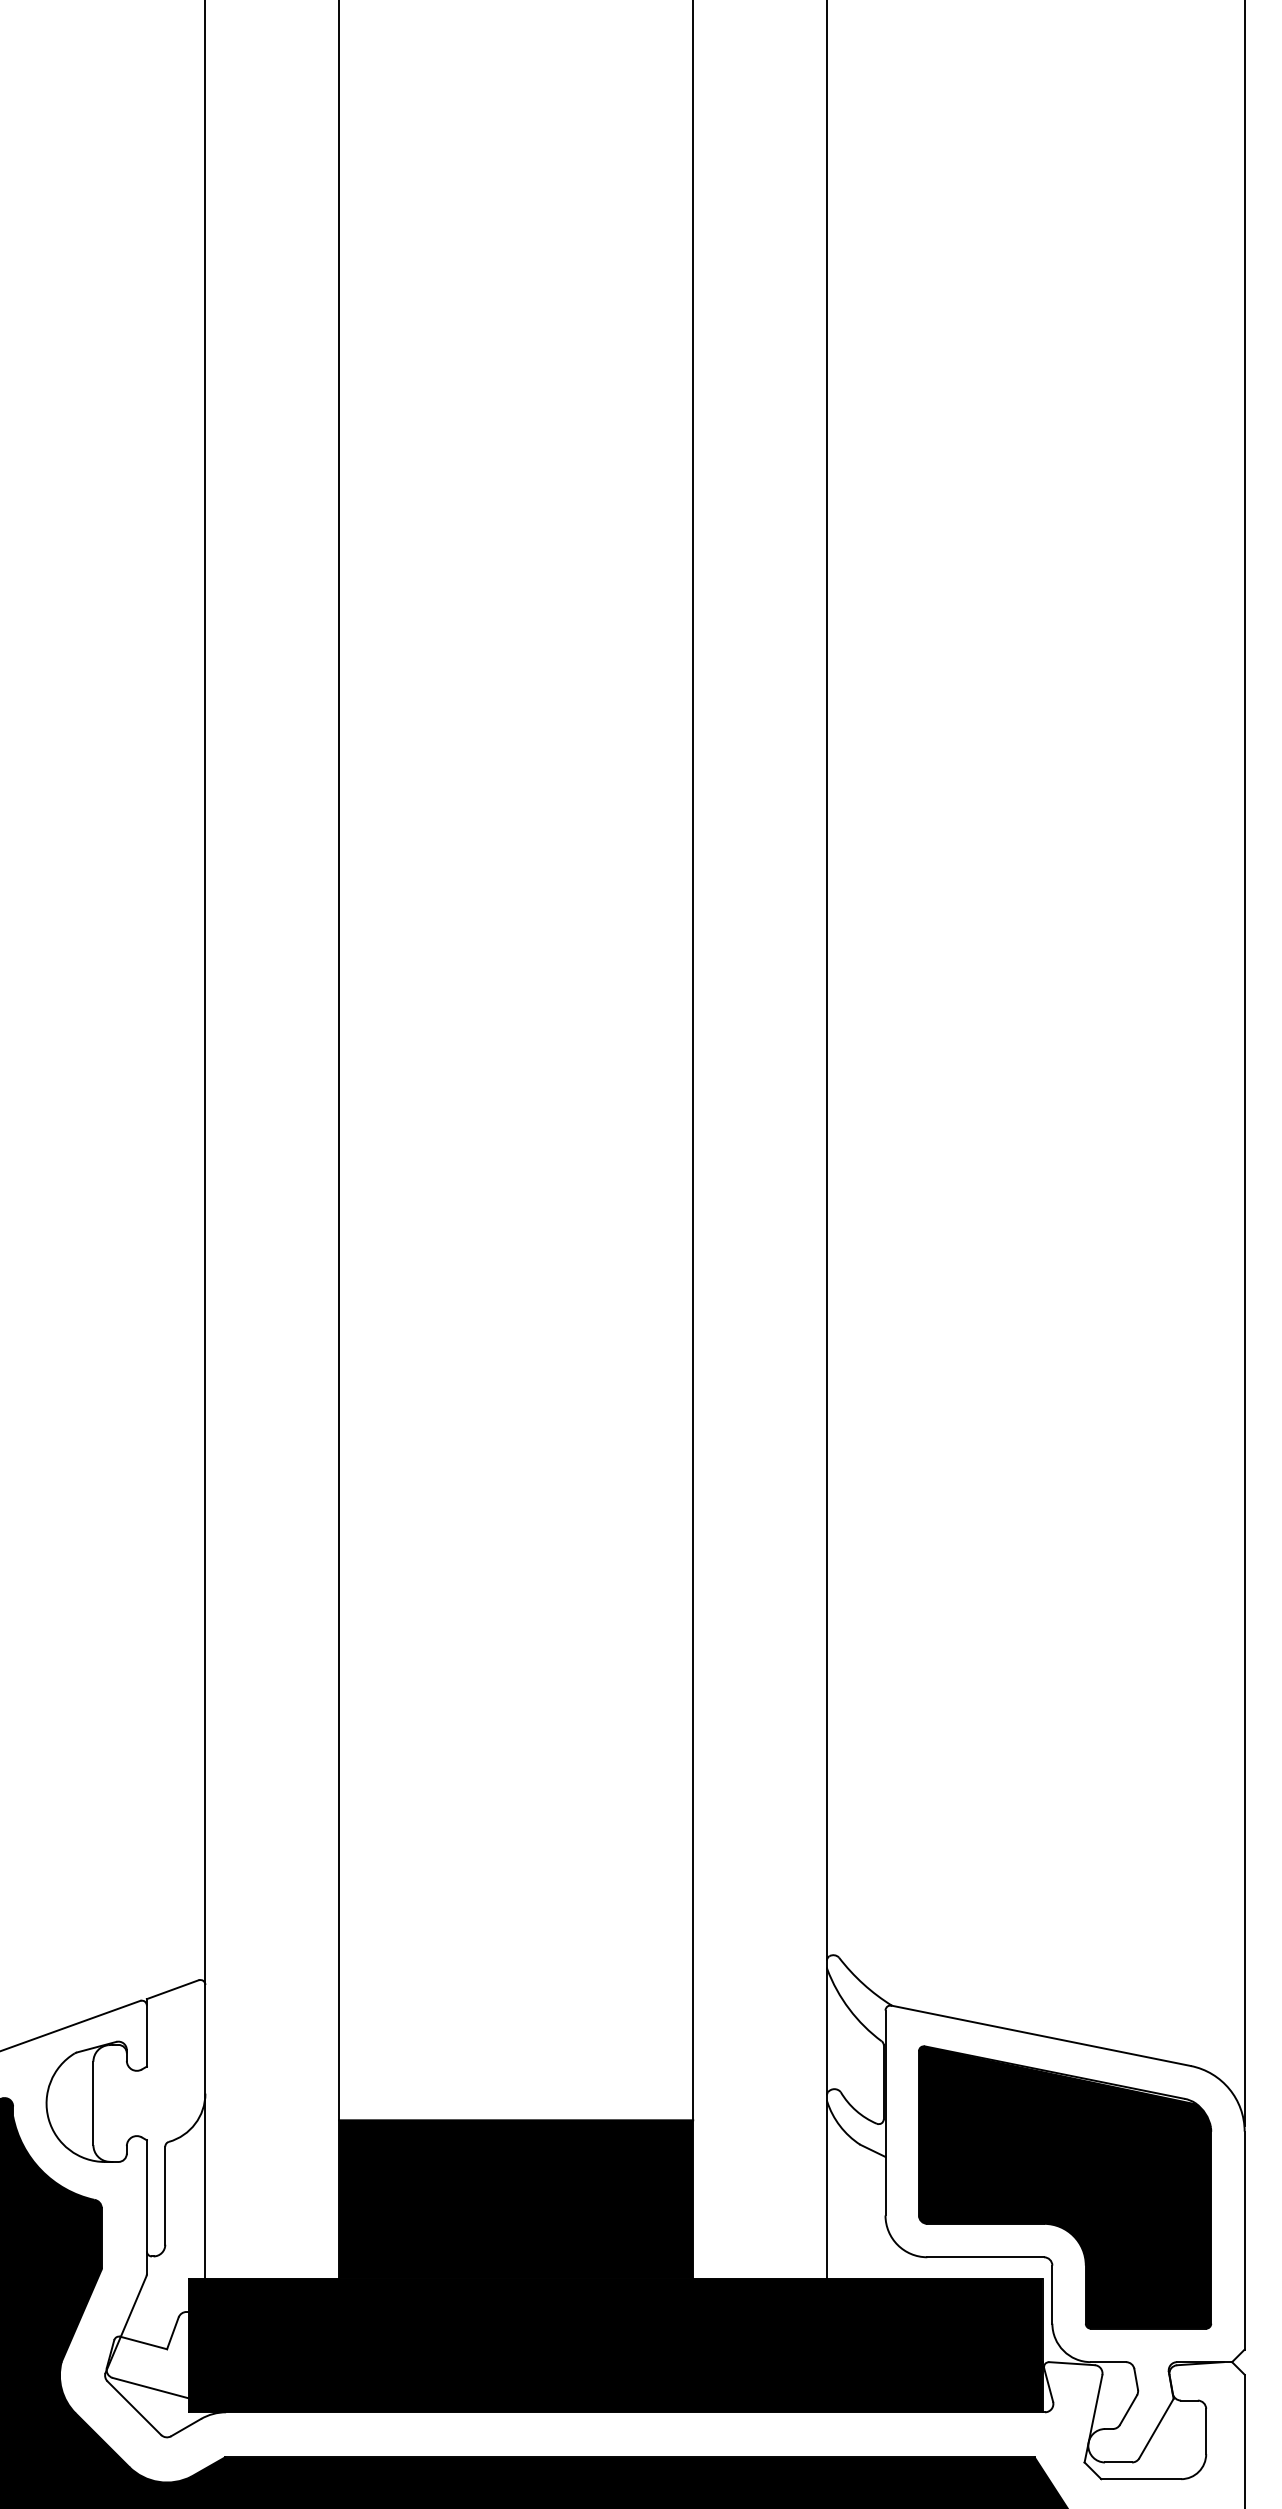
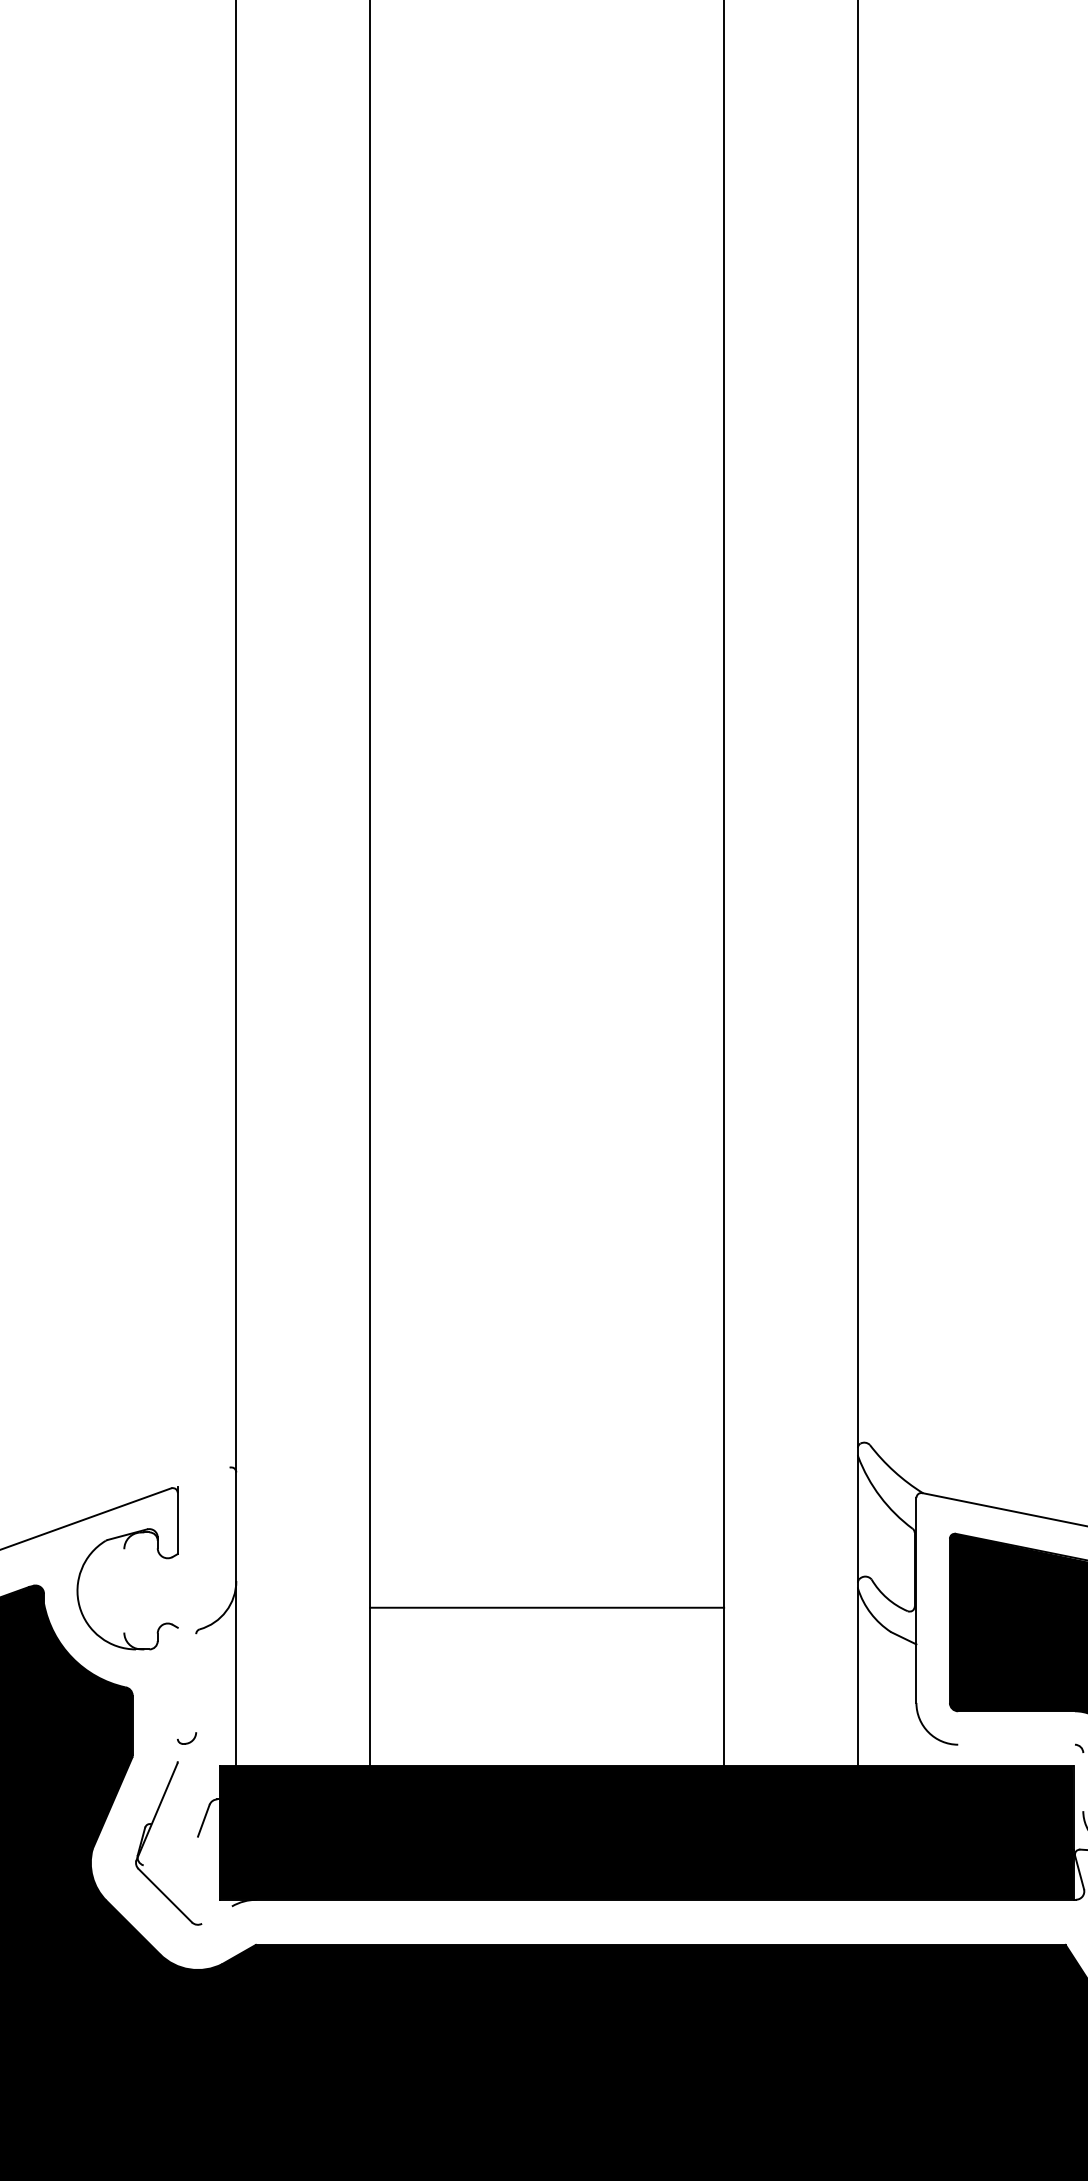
line: (172, 1989) -> (203, 1476), removed
line: (93, 2103) -> (124, 1590), removed
line: (165, 2195) -> (196, 1682), removed
fill: (516, 2199) -> (547, 1686), removed
line: (146, 2206) -> (177, 1693), removed
line: (985, 2257) -> (1016, 1744), removed
line: (1052, 2294) -> (1083, 1781), removed
line: (143, 2342) -> (174, 1829), removed
line: (150, 2387) -> (181, 1874), removed
line: (186, 2427) -> (217, 1914), removed

